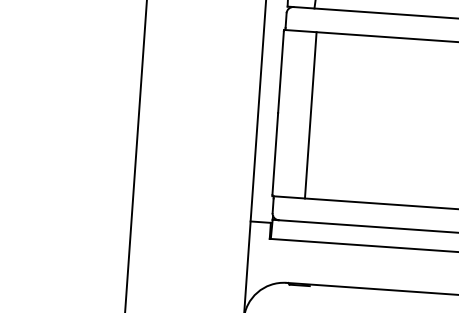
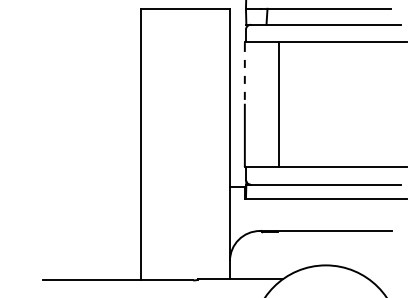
line: (280, 72) -> (244, 74), solid -> dashed
line: (311, 115) -> (279, 104), moved

